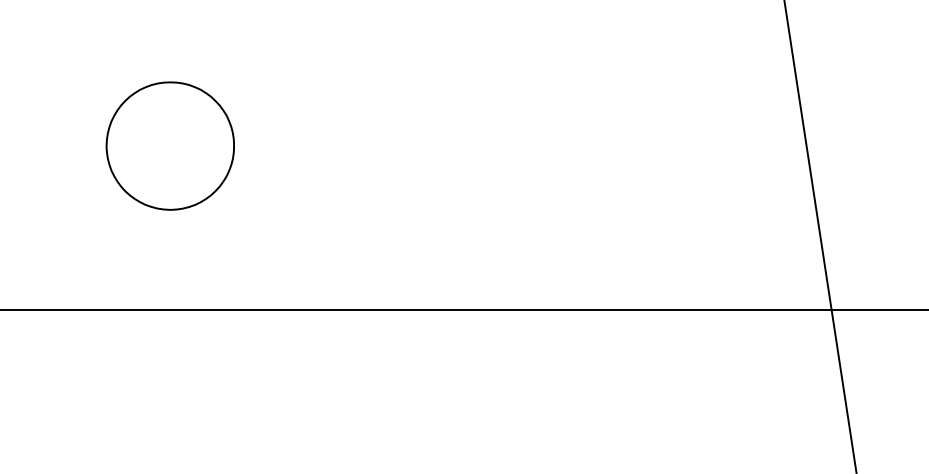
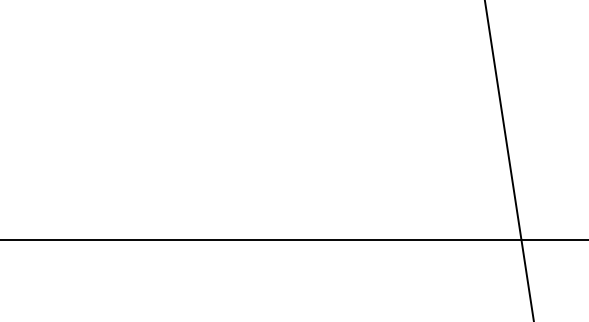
part: (169, 145) -> (107, 136), removed

